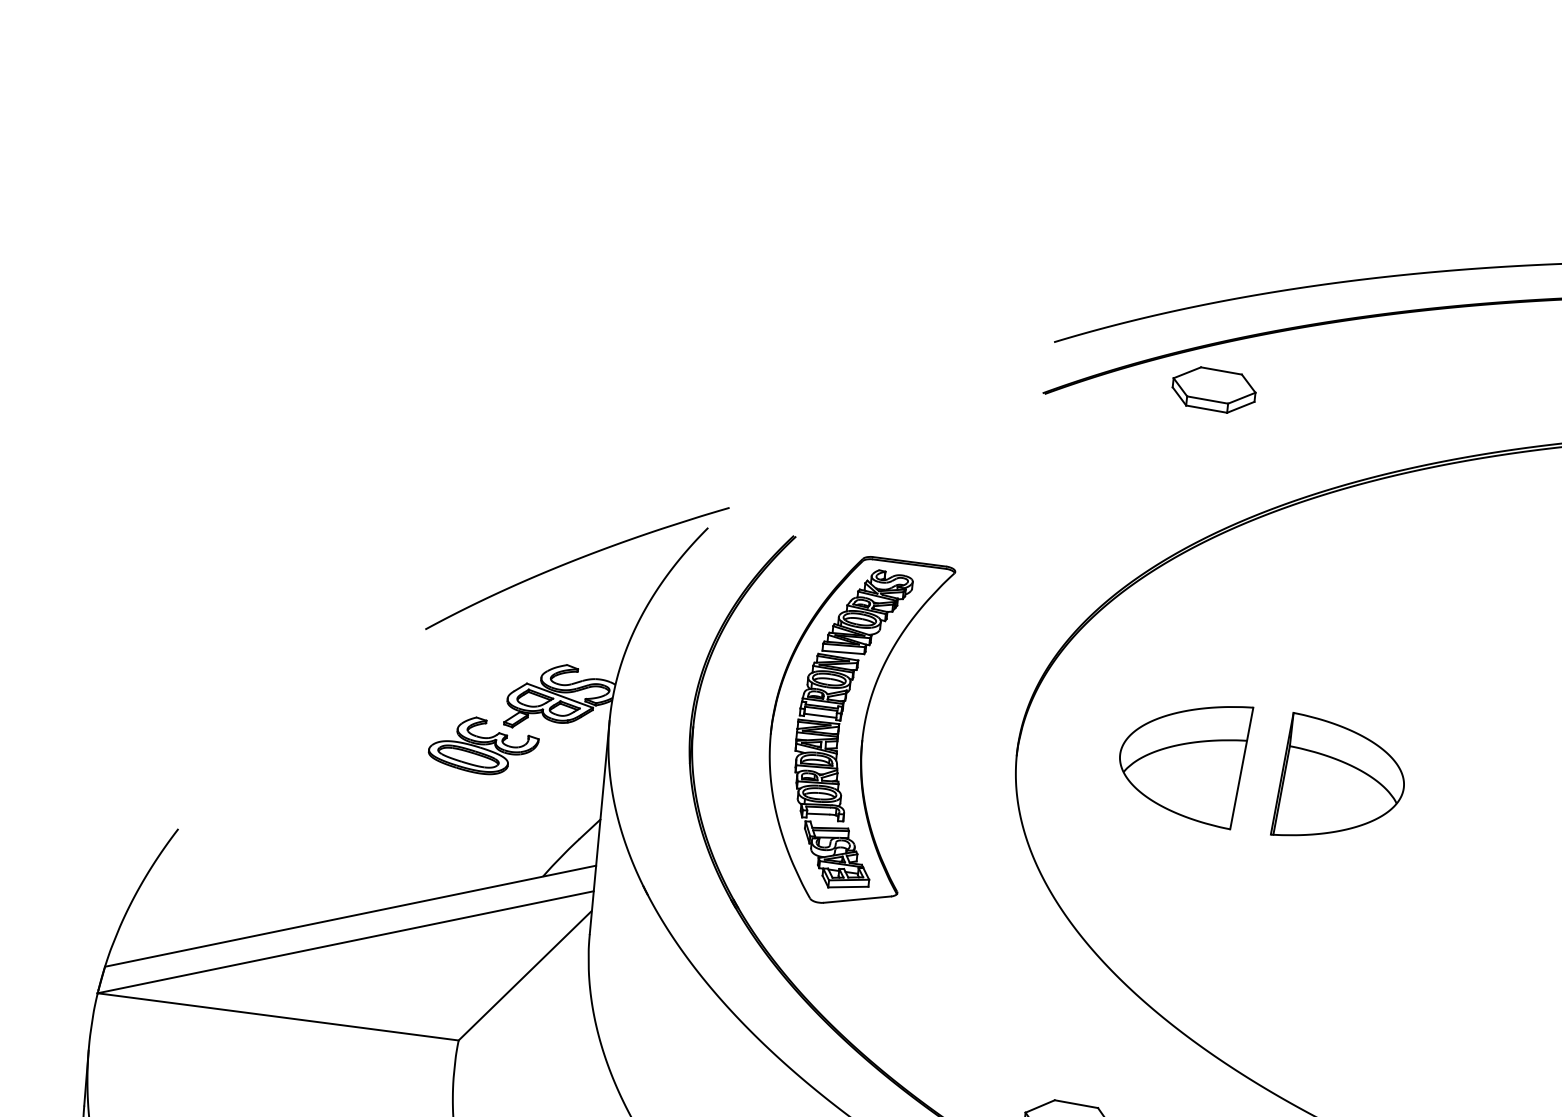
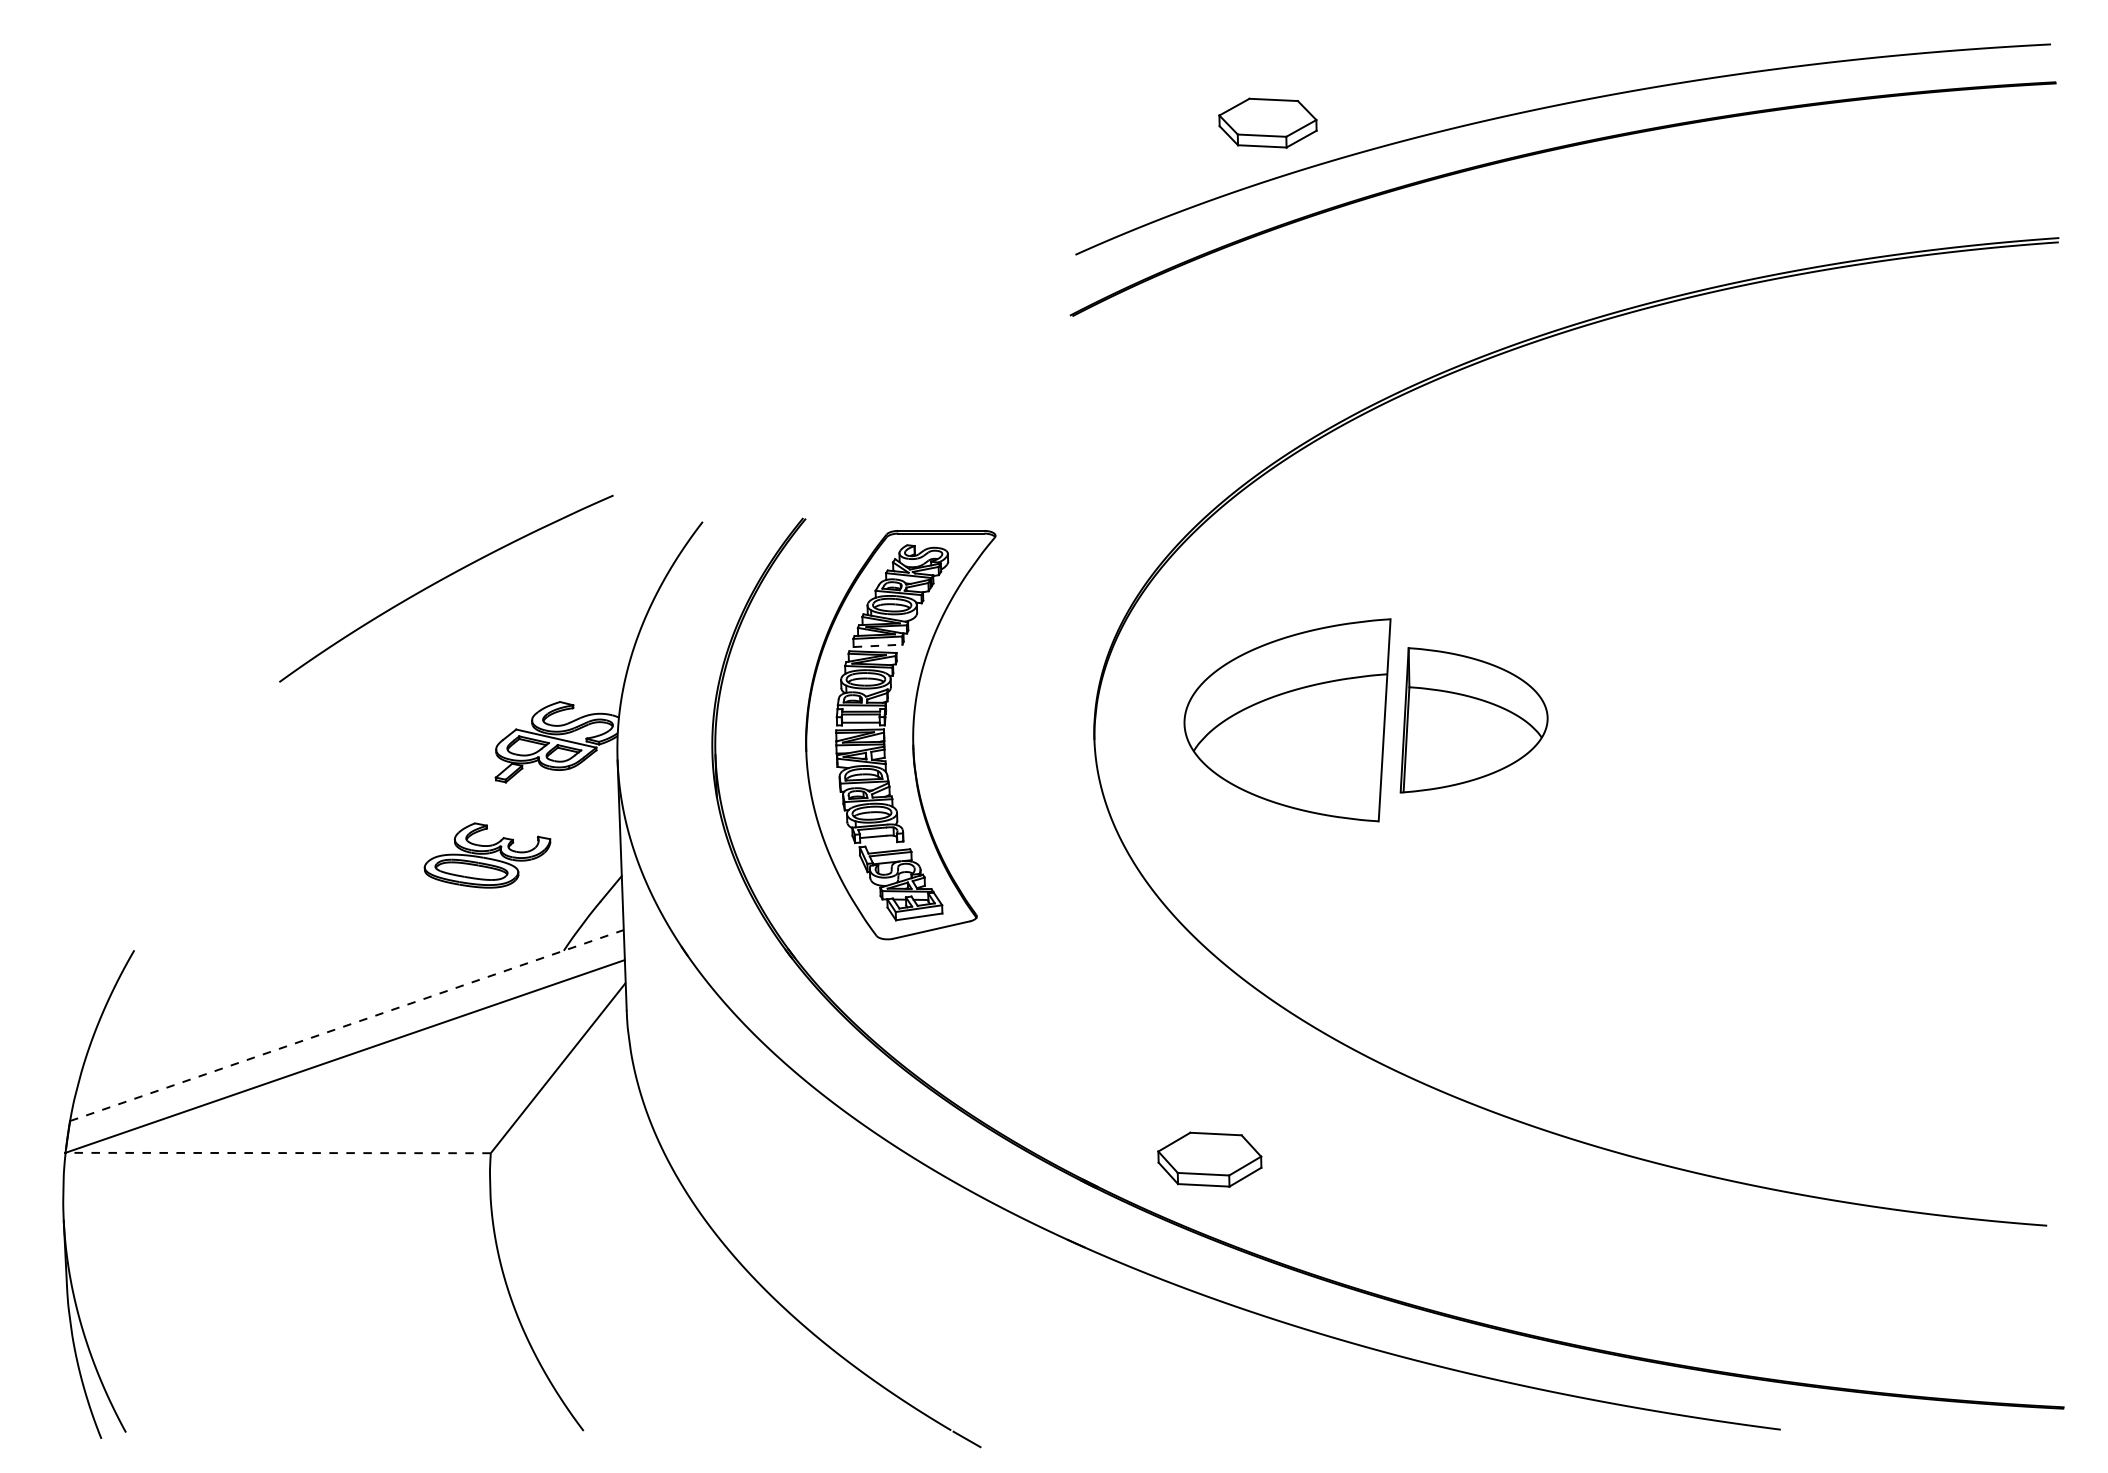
part: (1213, 389) -> (1267, 122), moved
curve: (575, 561) -> (442, 580), moved
line: (843, 652) -> (878, 645), solid -> dashed
part: (483, 746) -> (487, 855), moved
part: (1182, 760) -> (1287, 720), size x1.4
line: (350, 916) -> (346, 1025), solid -> dashed
line: (278, 1017) -> (278, 1153), solid -> dashed

